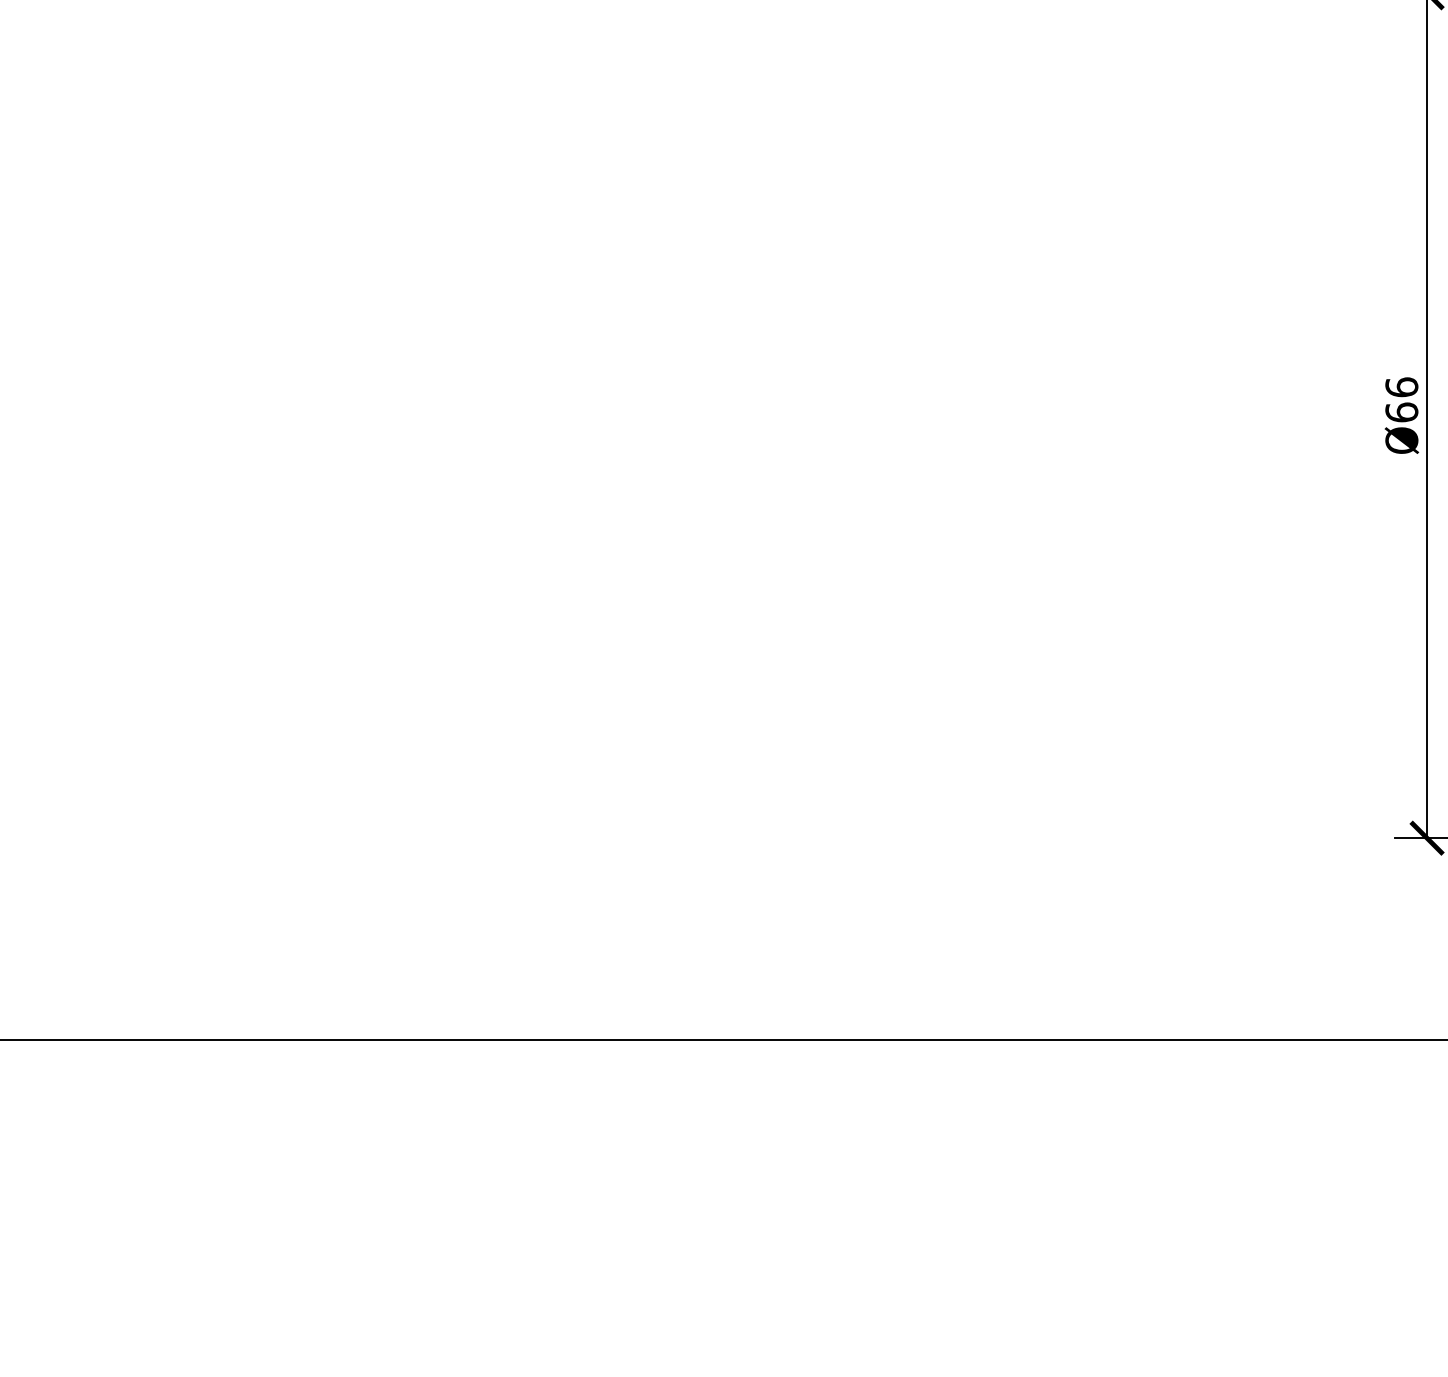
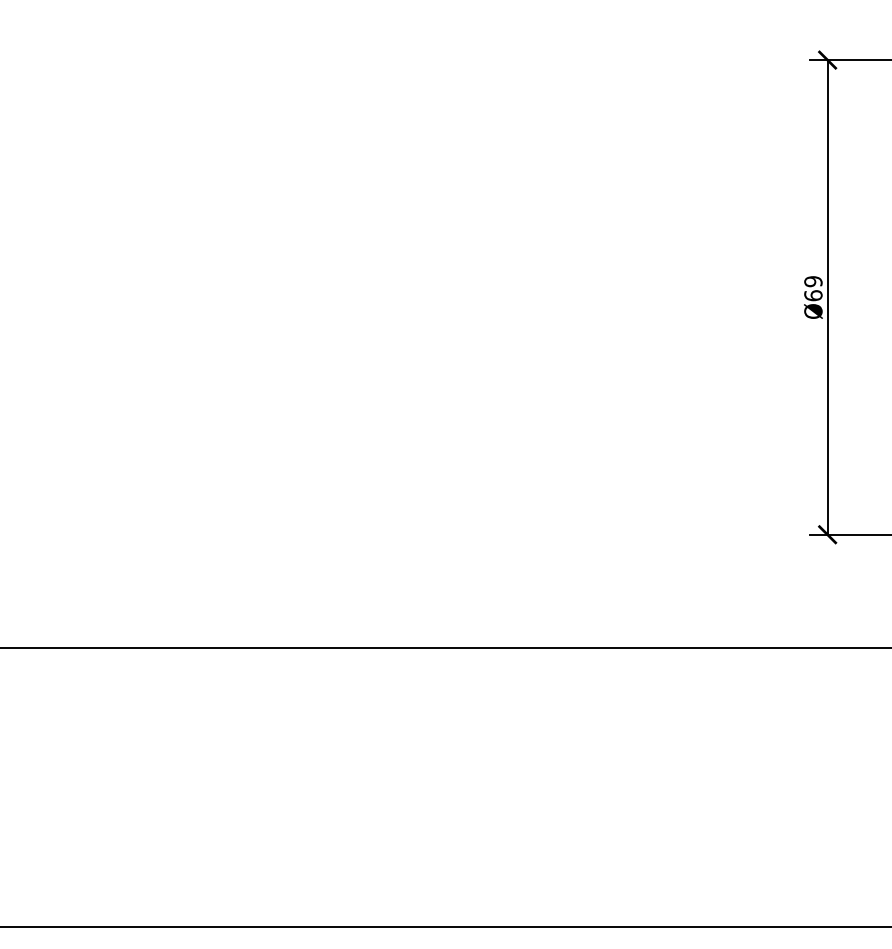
text: (1401, 387) -> (813, 281), Ø66 -> Ø69

